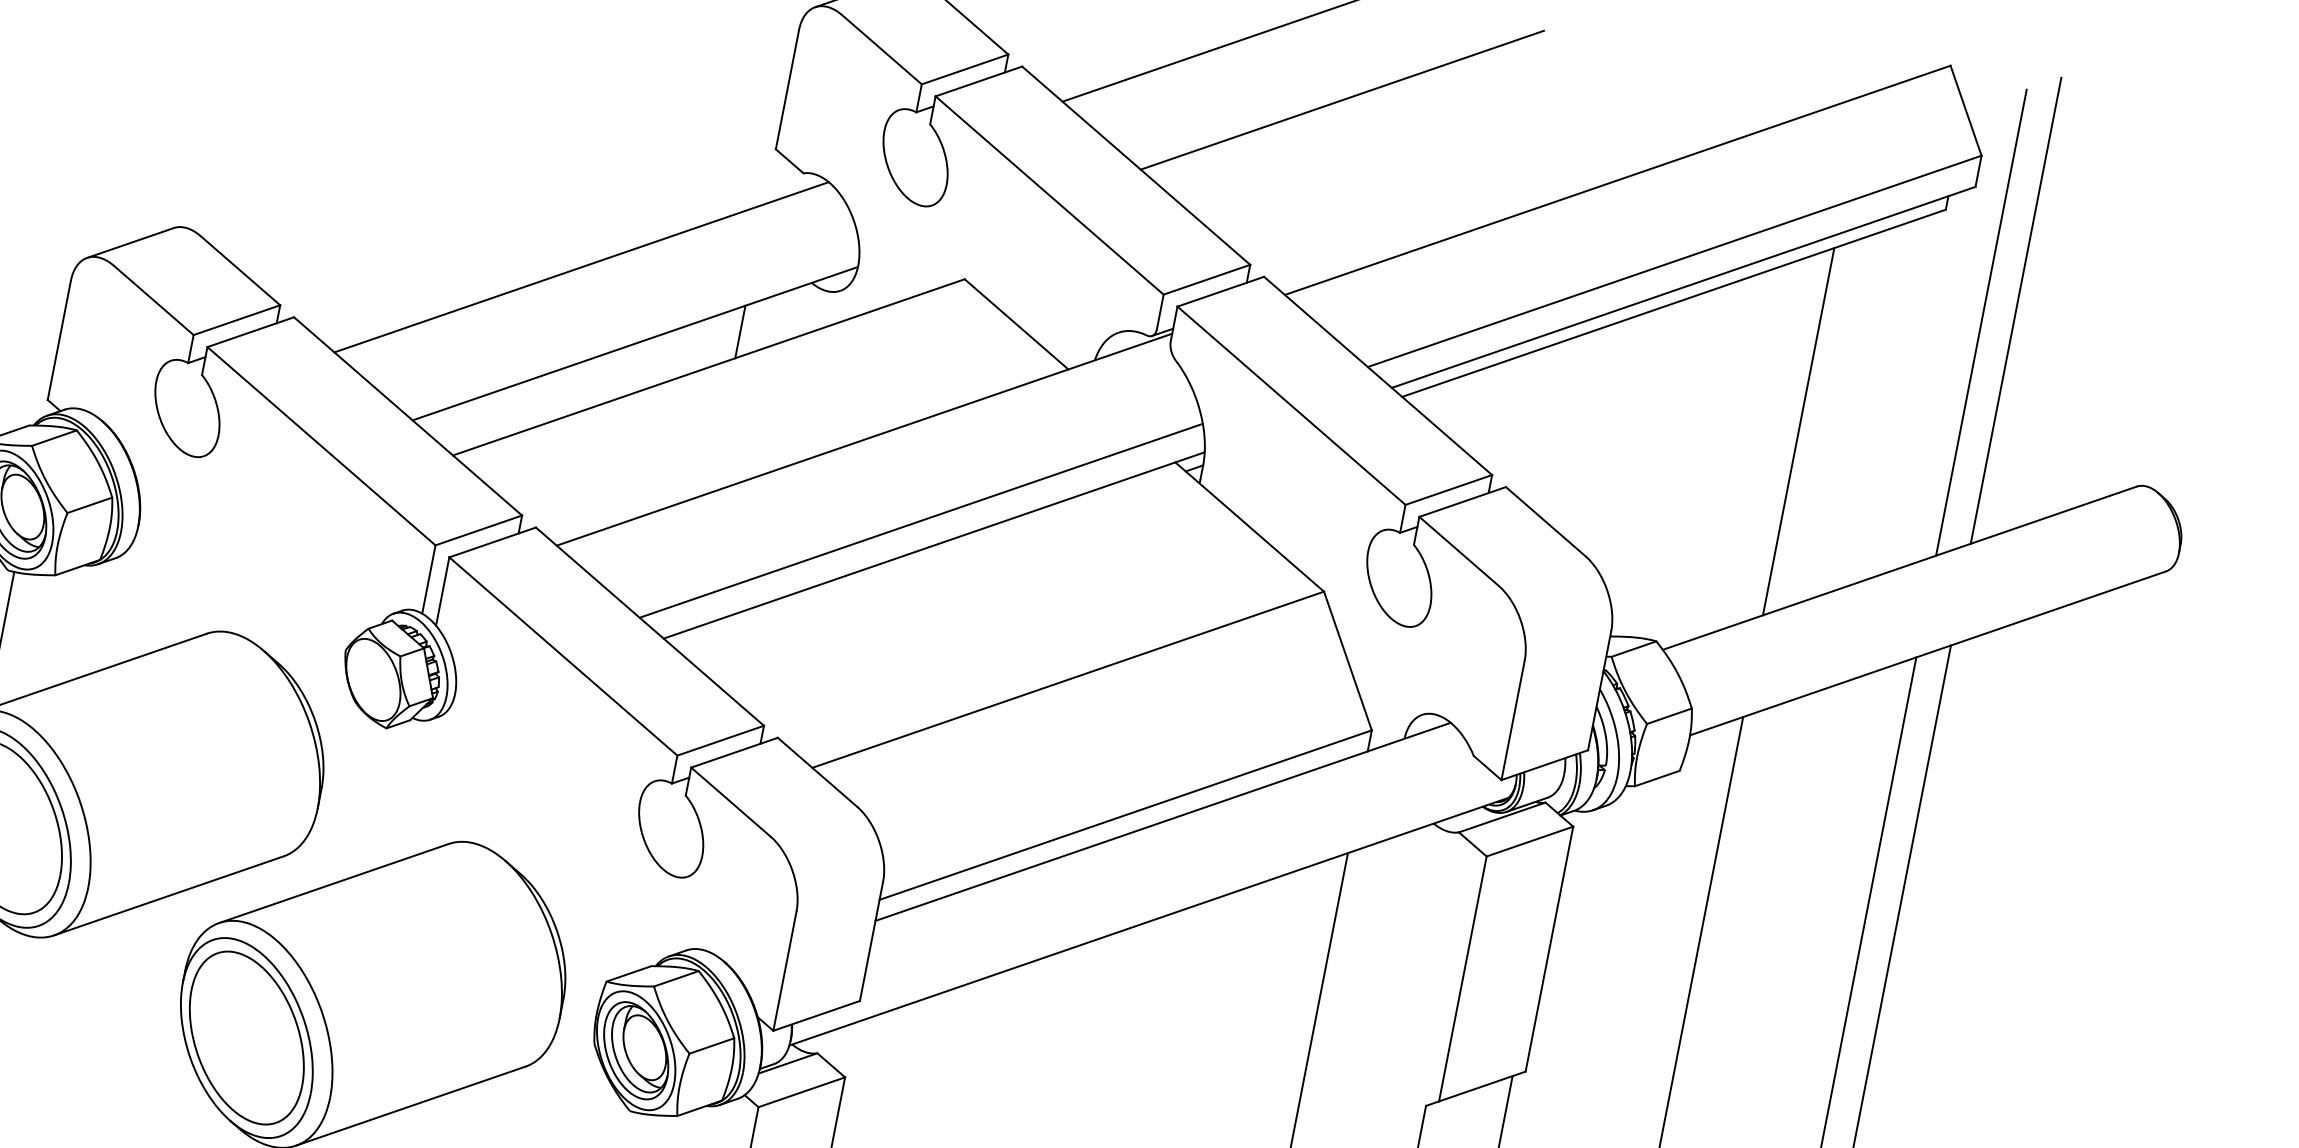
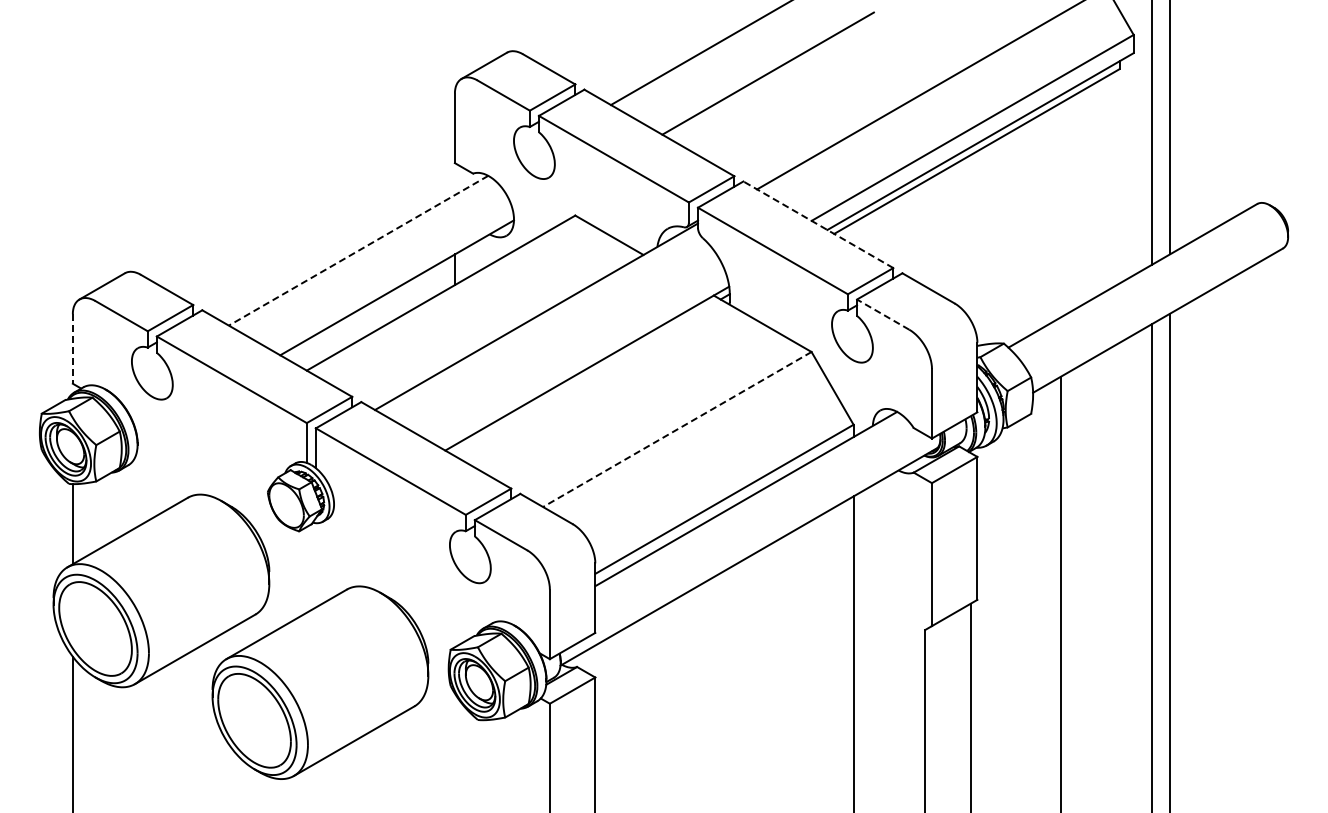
line: (581, 266) -> (358, 250), solid -> dashed
line: (58, 339) -> (72, 348), solid -> dashed
line: (1378, 375) -> (818, 224), solid -> dashed
line: (1797, 432) -> (1060, 210), removed
line: (921, 519) -> (577, 355), removed
line: (1458, 551) -> (882, 314), solid -> dashed
line: (1066, 679) -> (676, 429), solid -> dashed

